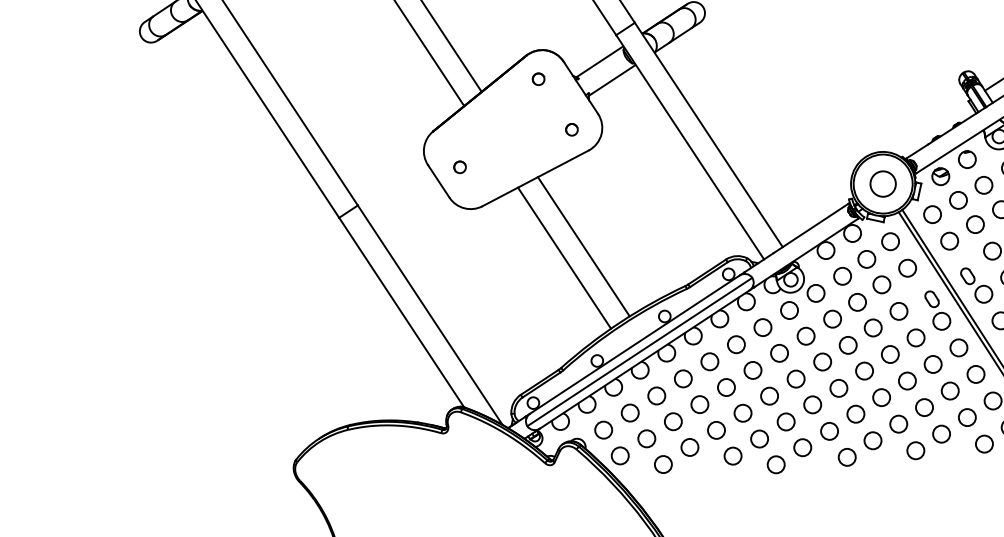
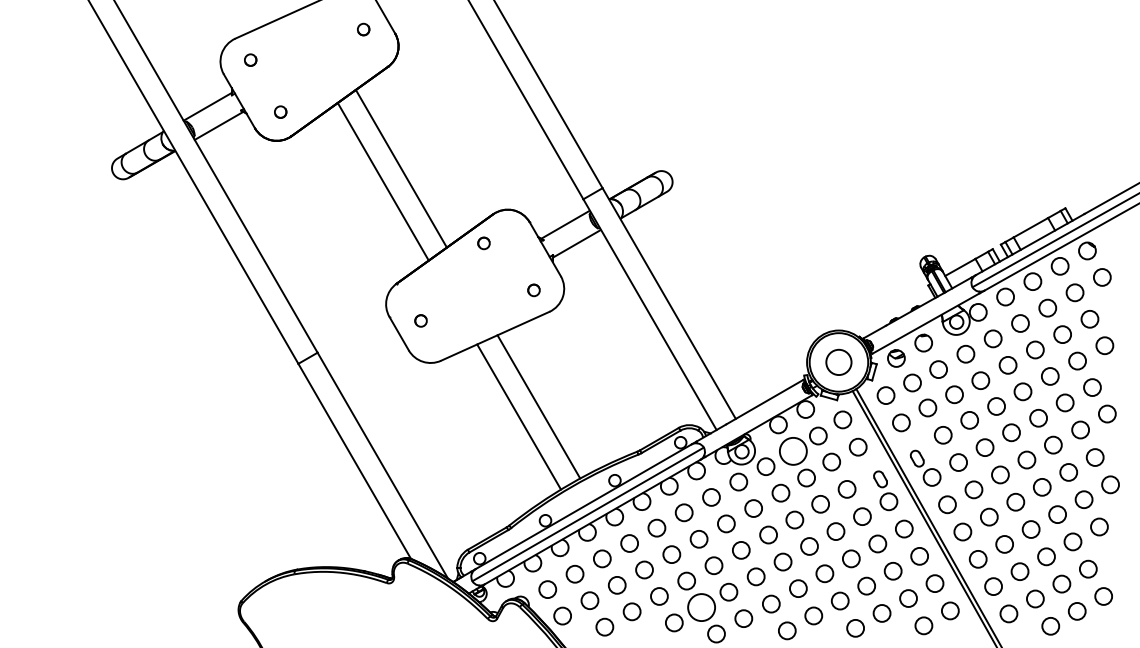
part: (538, 79) -> (483, 243), moved
circle: (841, 275) -> (792, 450), size x1.6
circle: (759, 438) -> (701, 607), size x1.6

